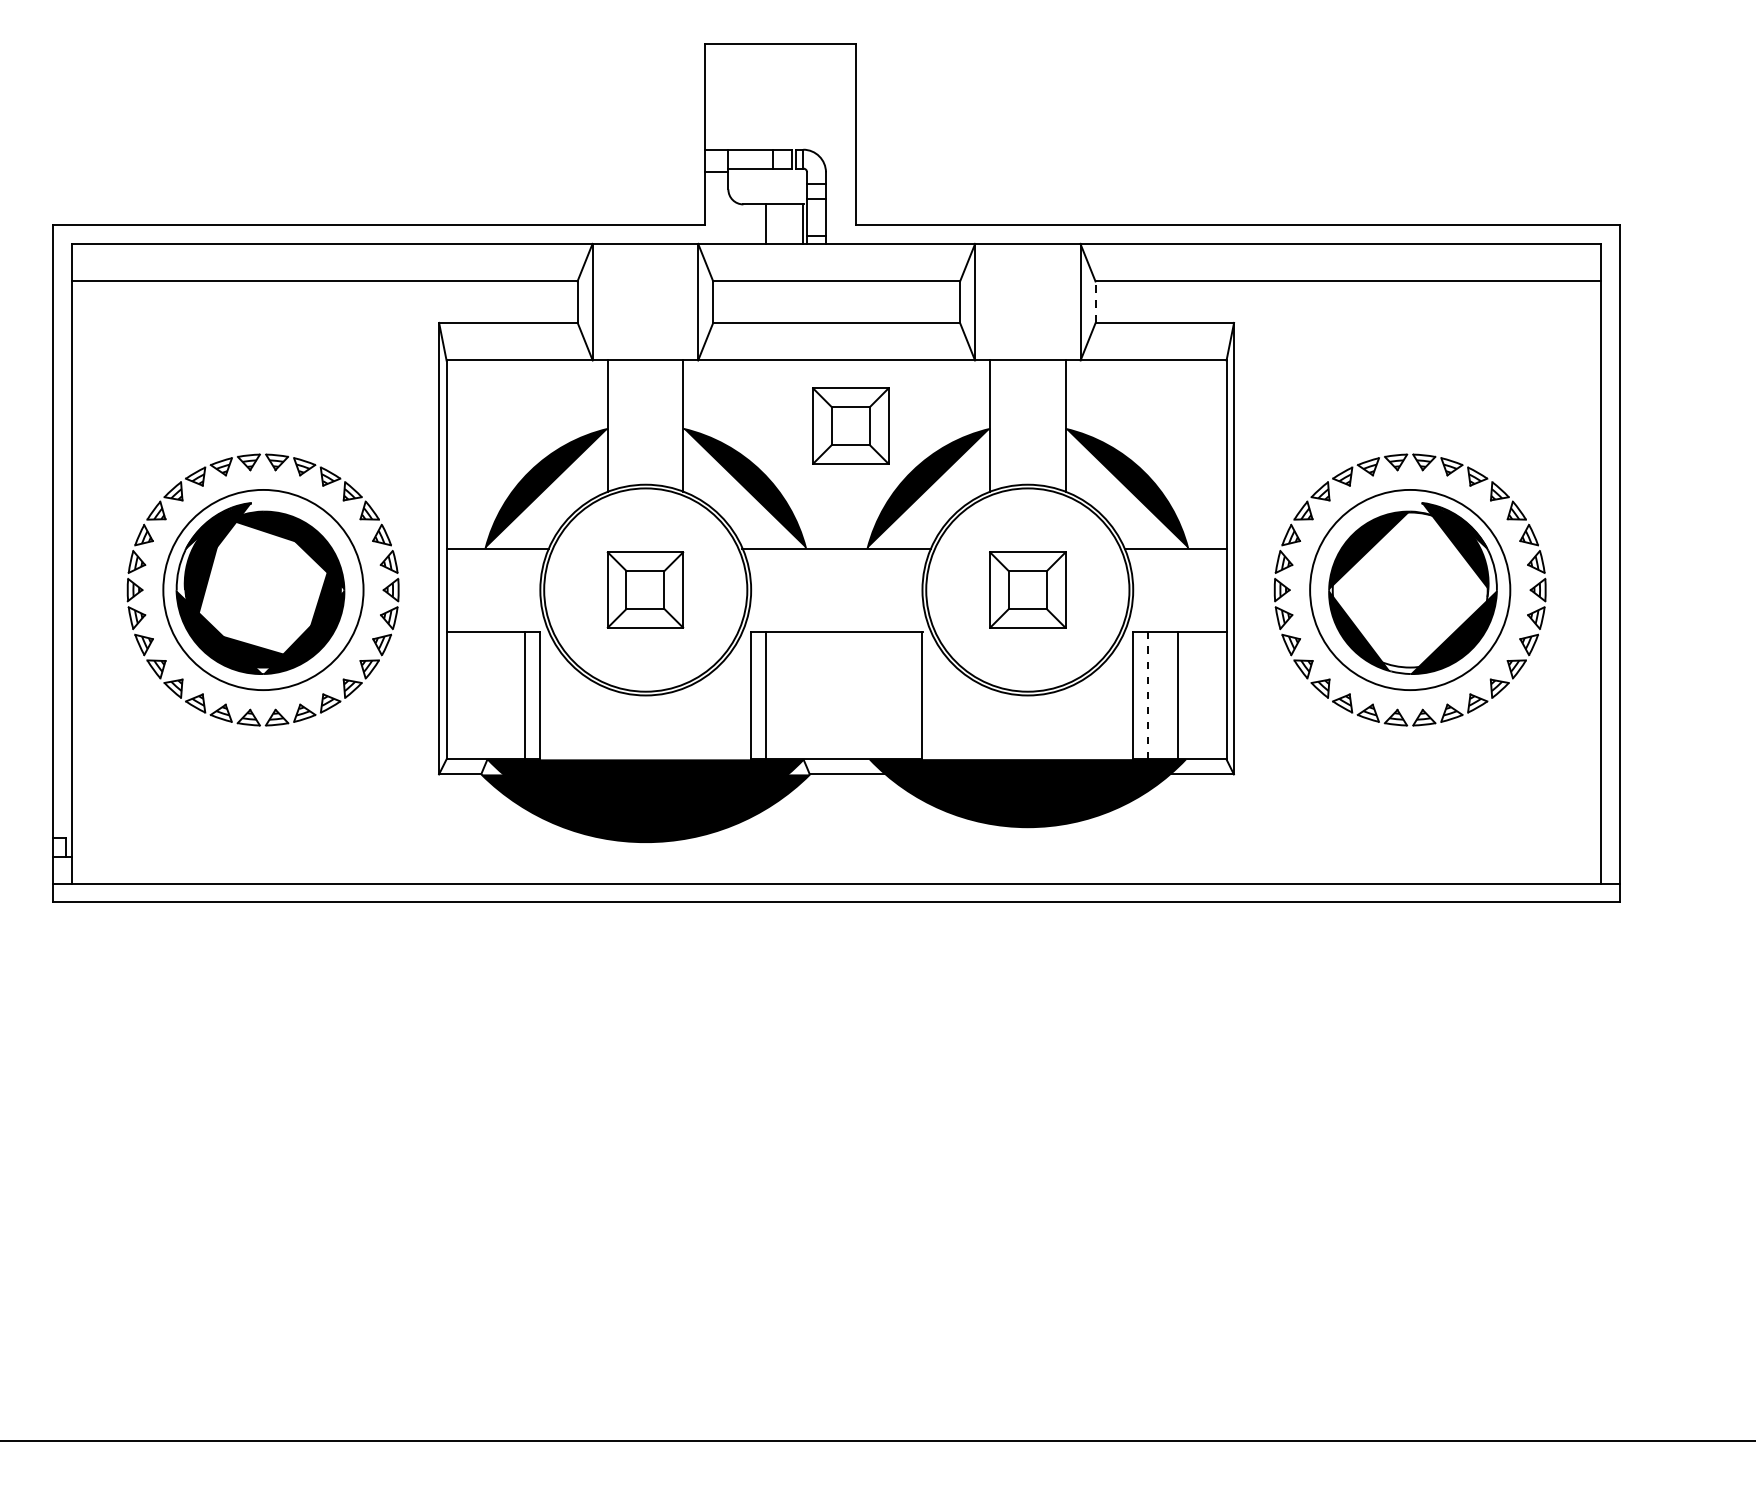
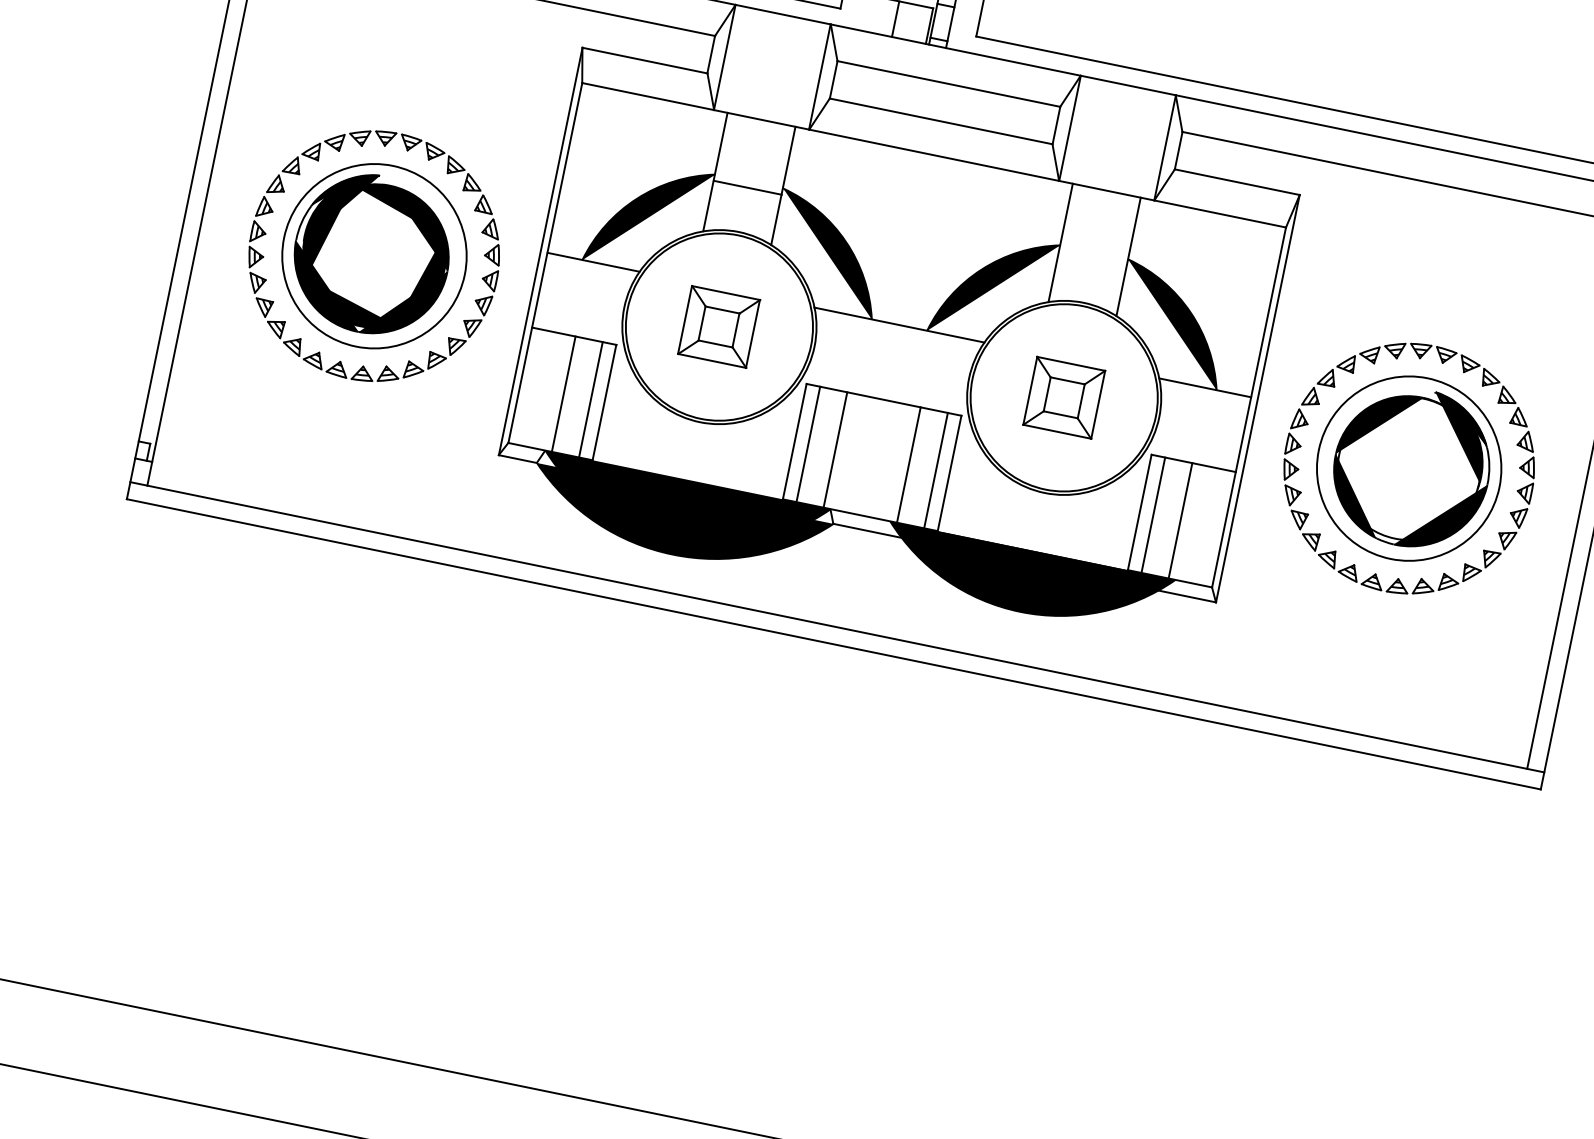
line: (1095, 302) -> (1178, 150), dashed -> solid
part: (850, 425) -> (934, 216), removed
line: (645, 435) -> (747, 187), added
line: (494, 695) -> (563, 394), added
line: (795, 695) -> (835, 449), added
line: (877, 695) -> (909, 465), added
line: (907, 695) -> (936, 470), added
line: (1148, 695) -> (1153, 515), dashed -> solid

